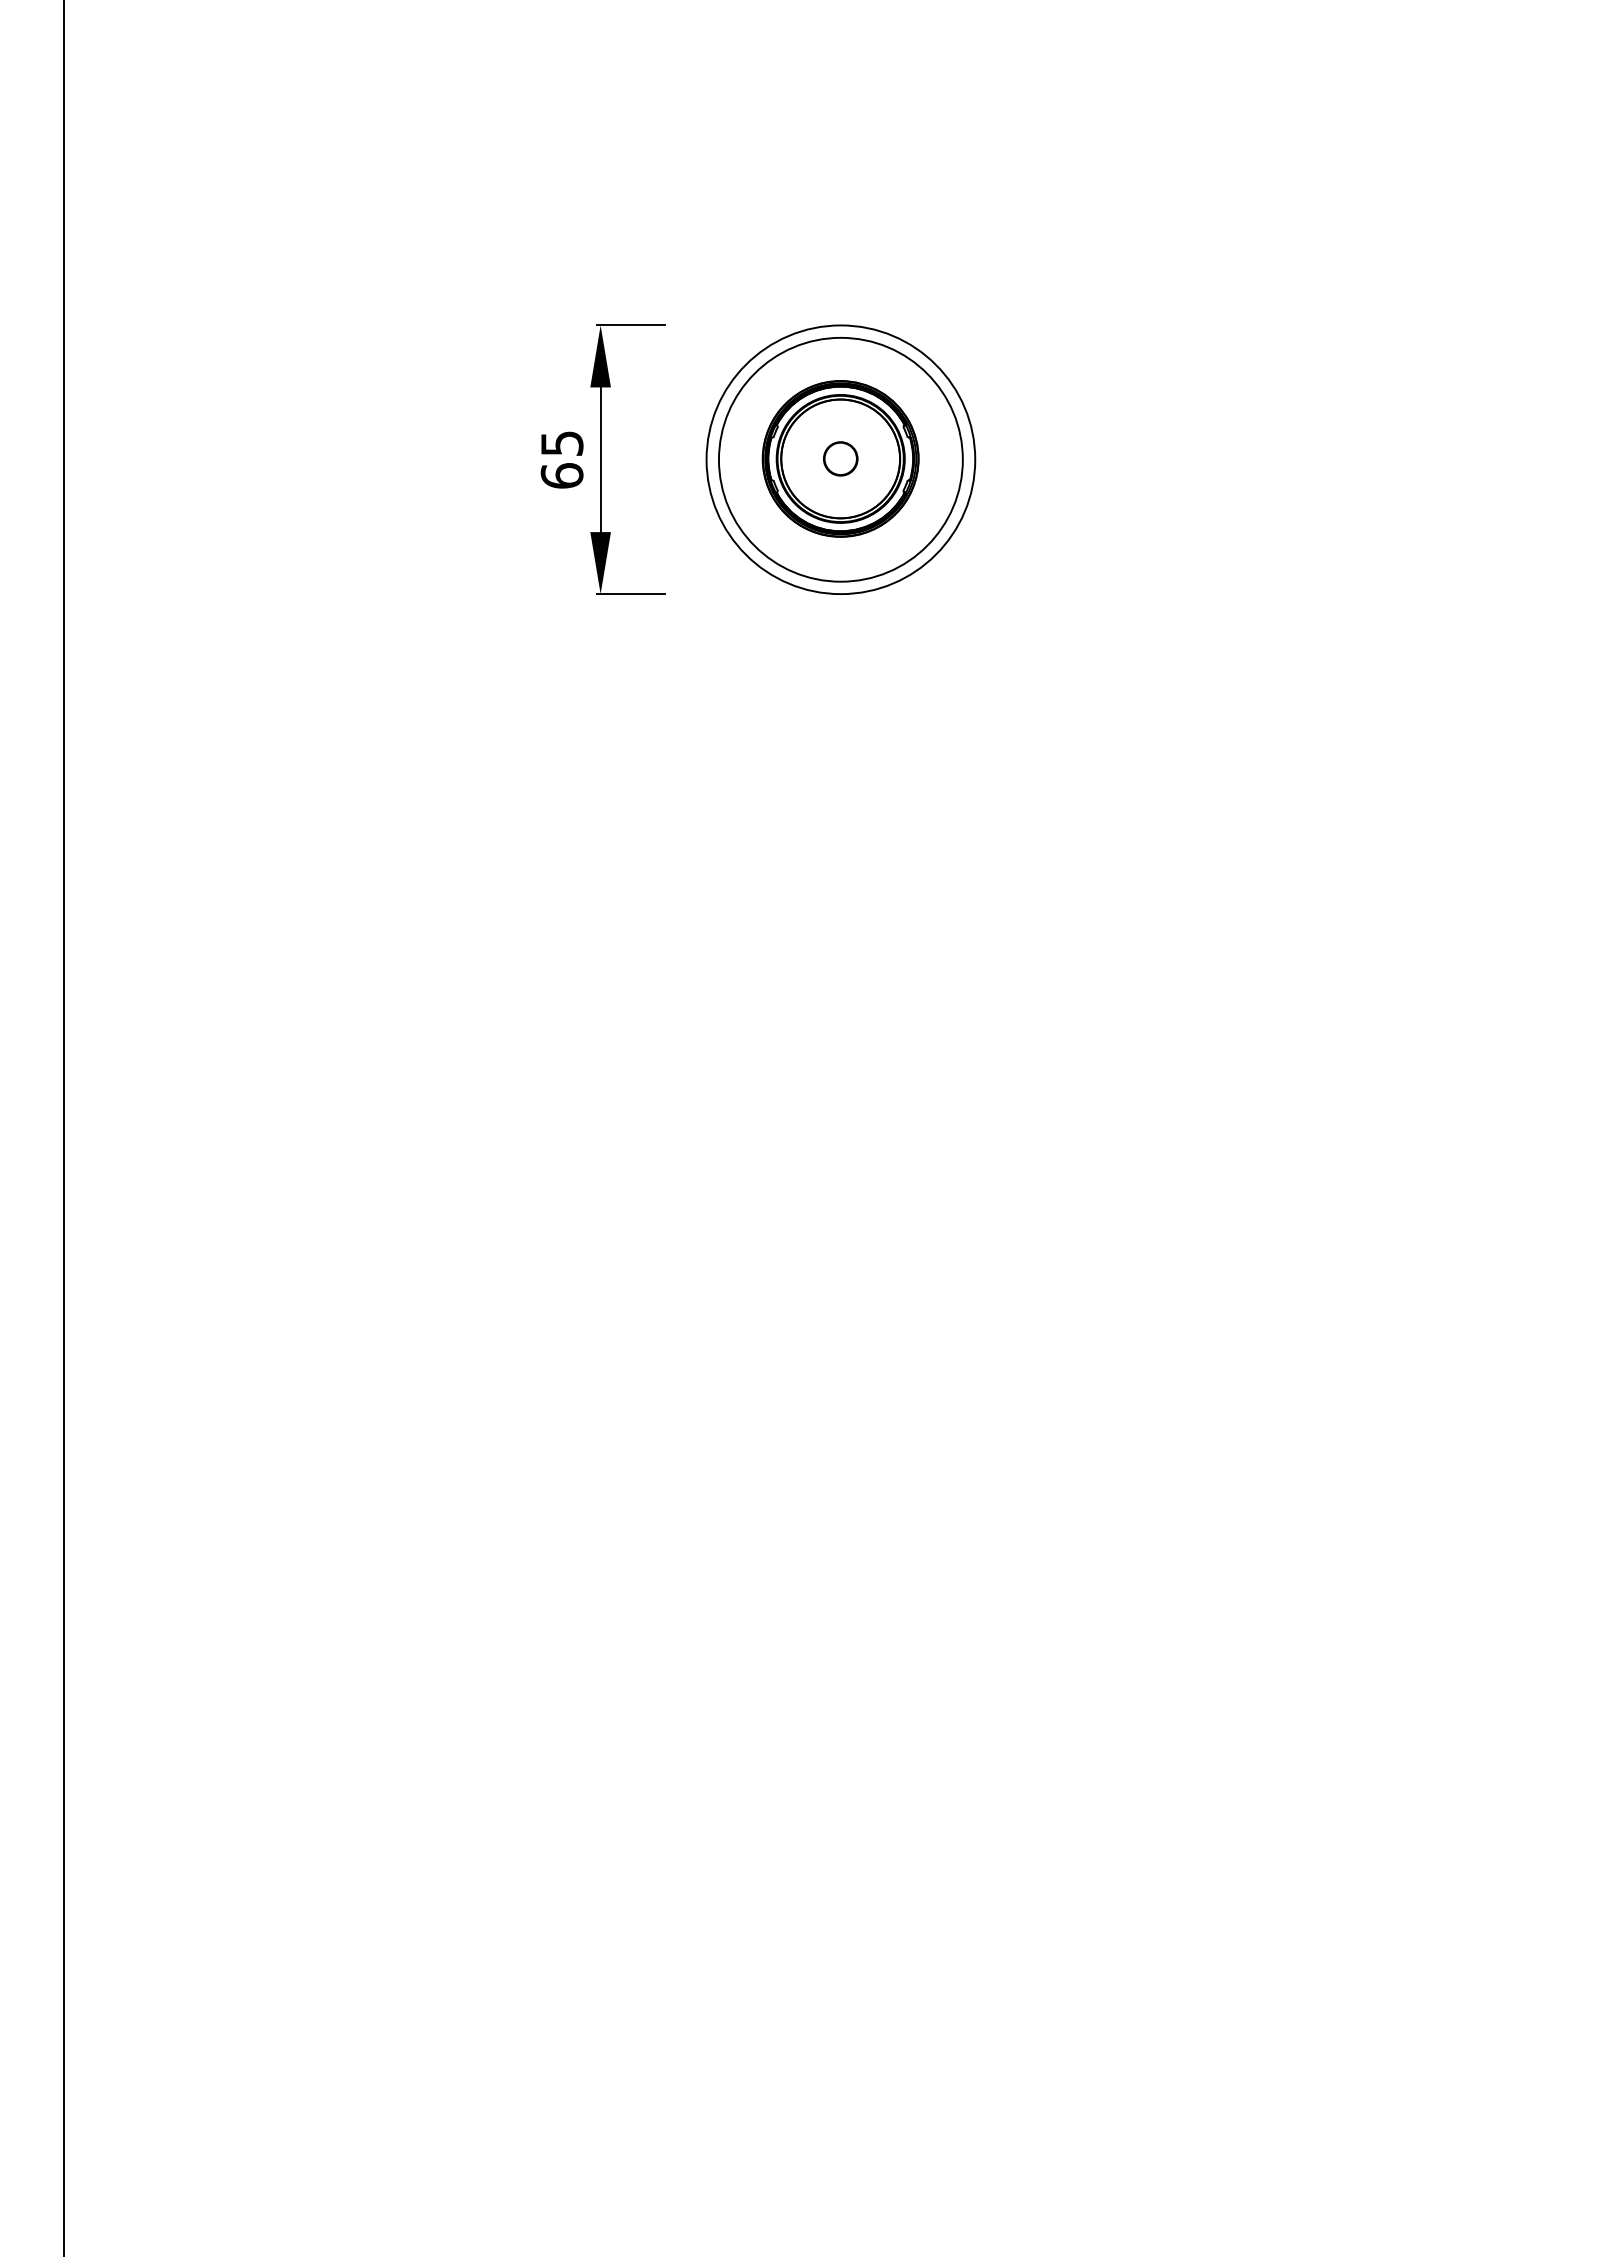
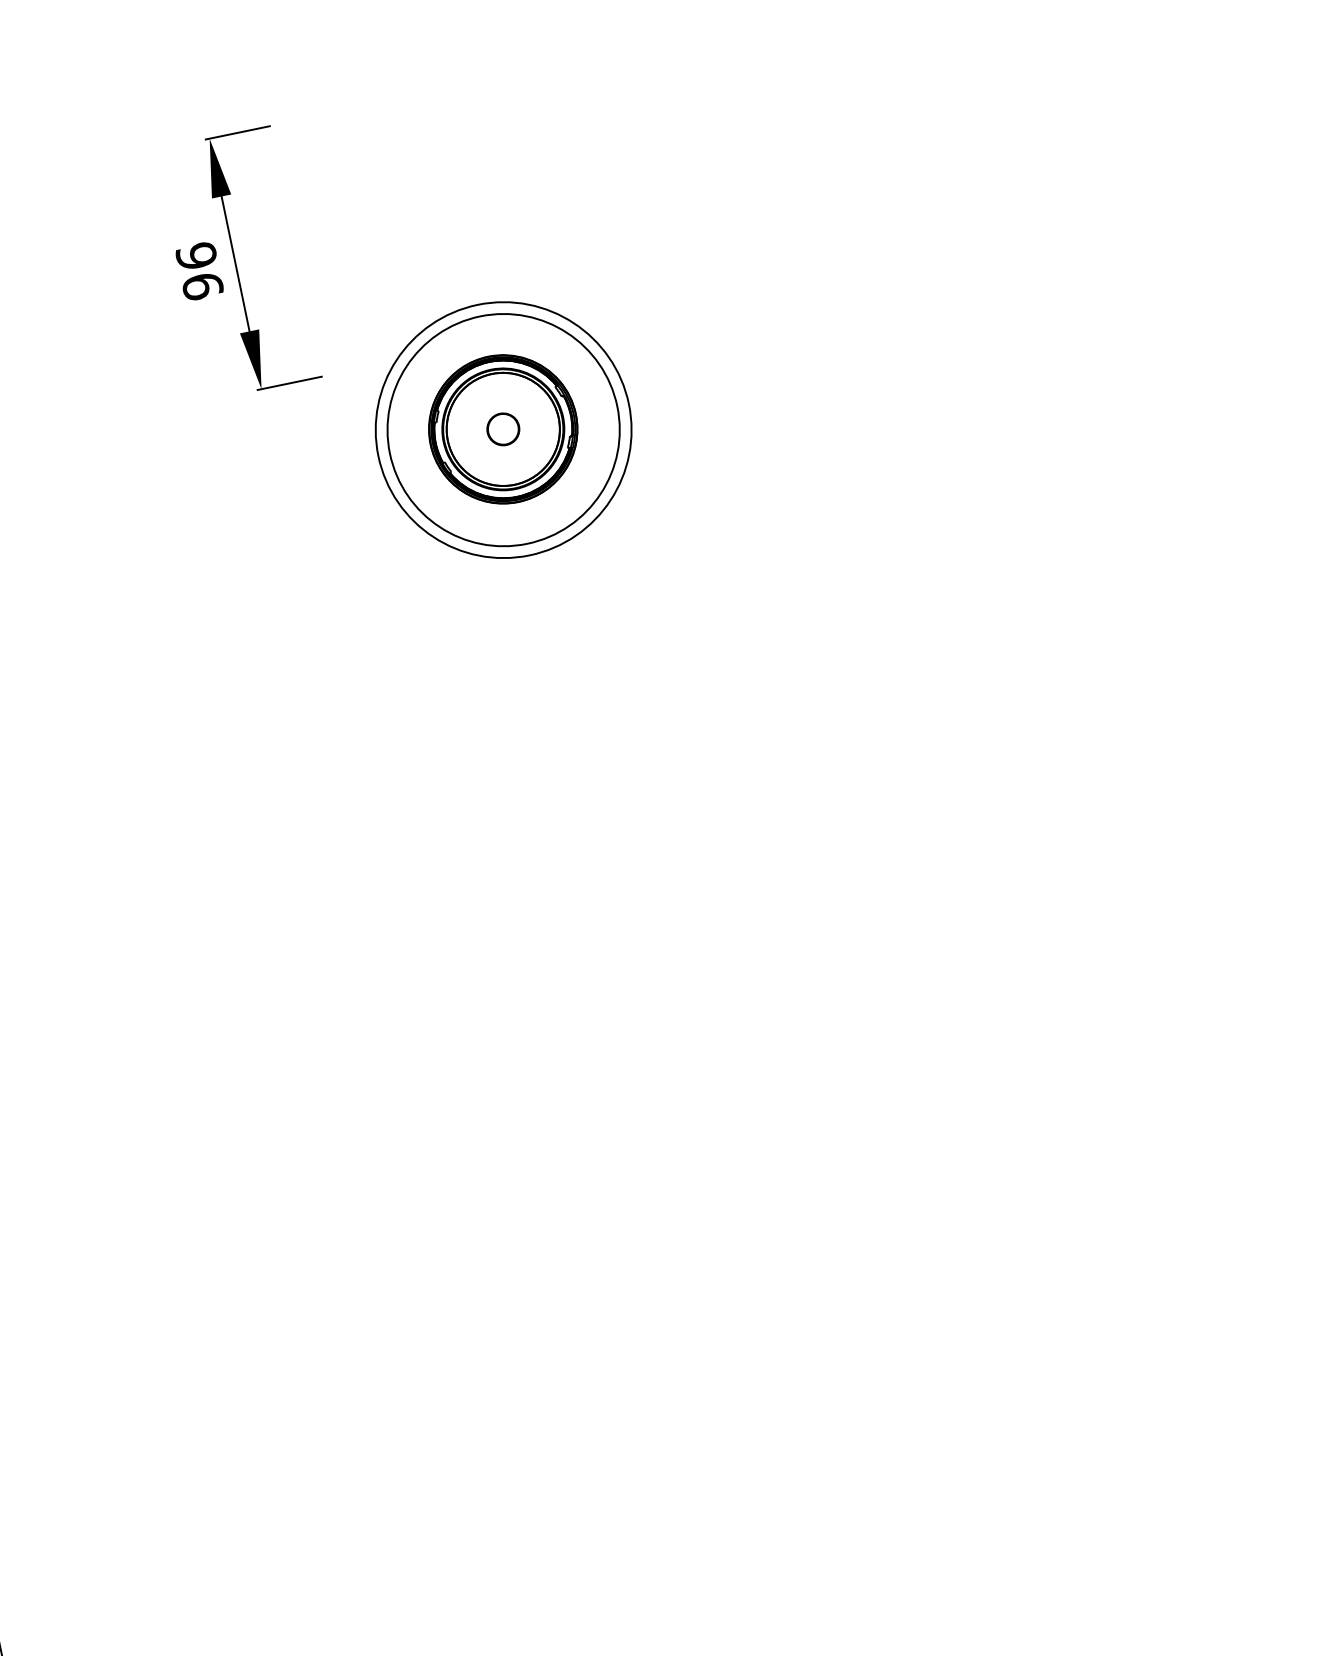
text: (561, 459) -> (199, 271), 65 -> 96
part: (840, 459) -> (503, 429), moved

